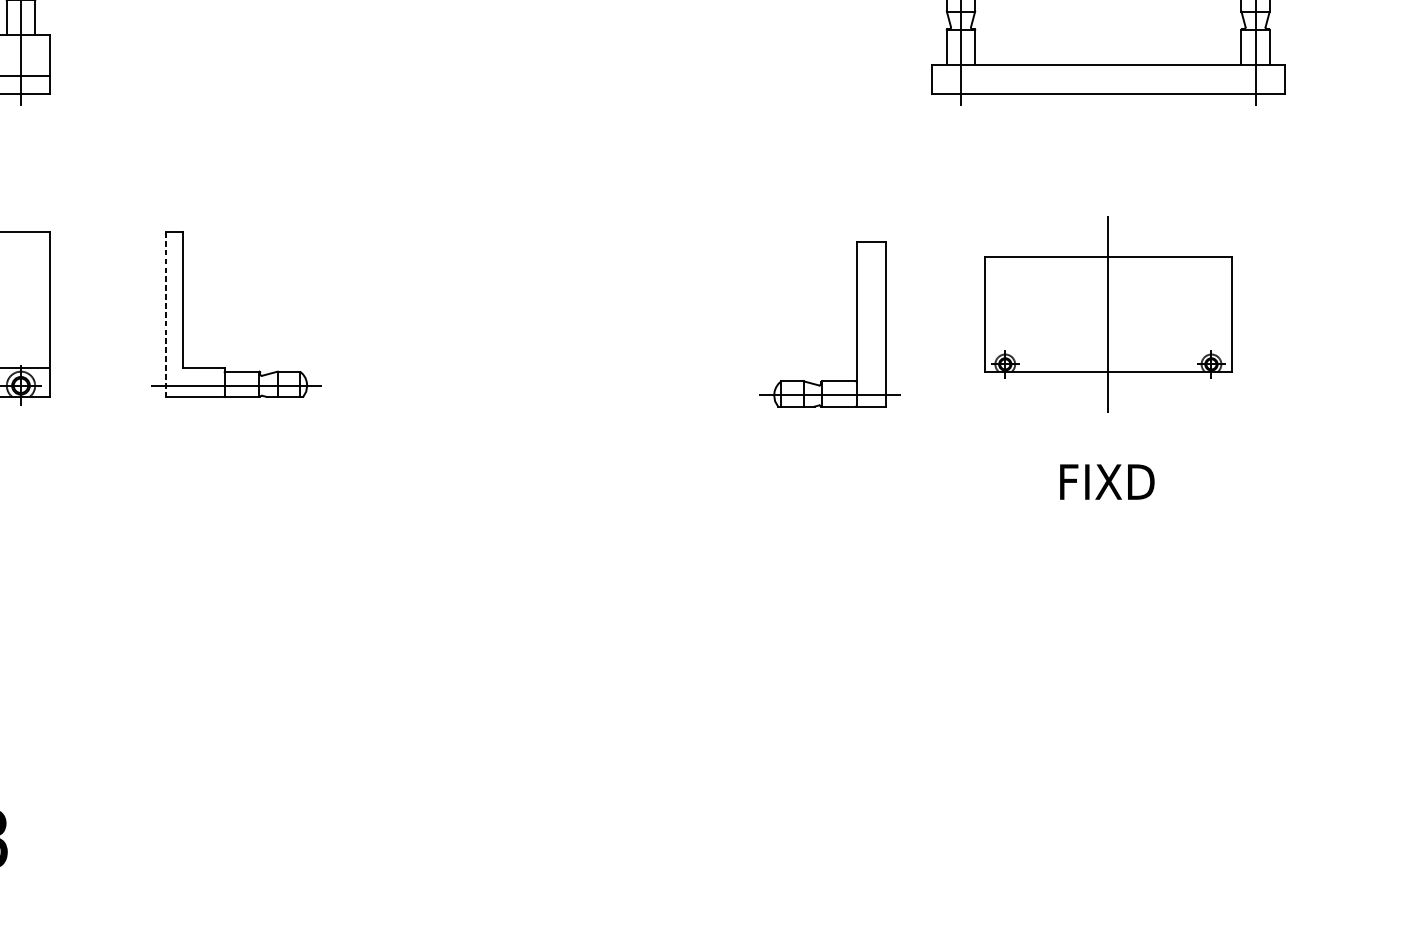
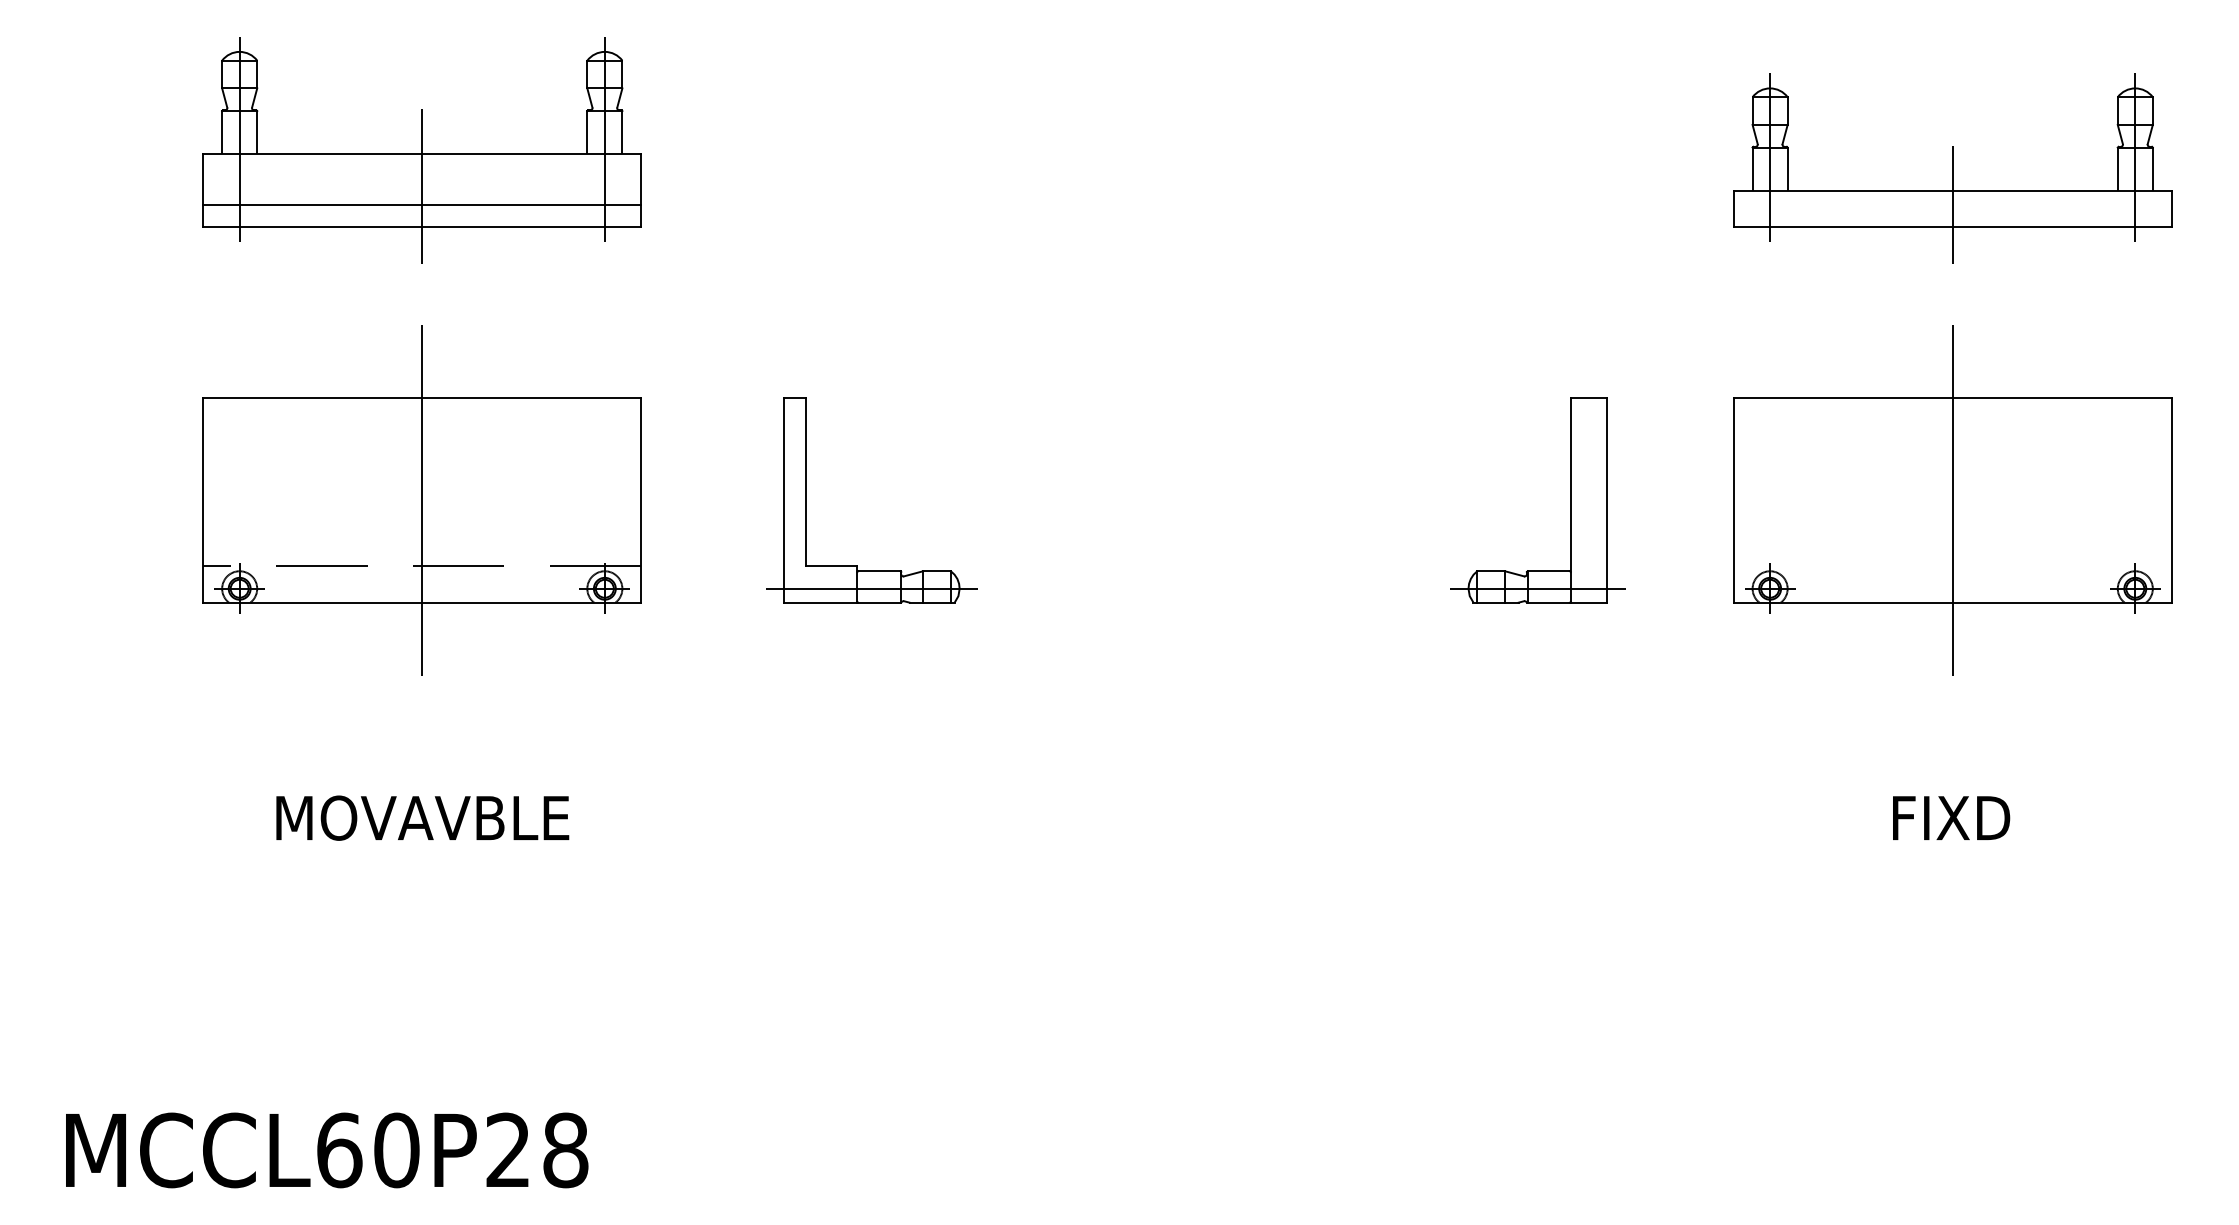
line: (1108, 75) -> (1952, 204), added
line: (165, 314) -> (784, 500), dashed -> solid
part: (1108, 314) -> (1952, 500), size x1.43
part: (856, 324) -> (1570, 500), moved
text: (1107, 481) -> (1951, 817), moved

